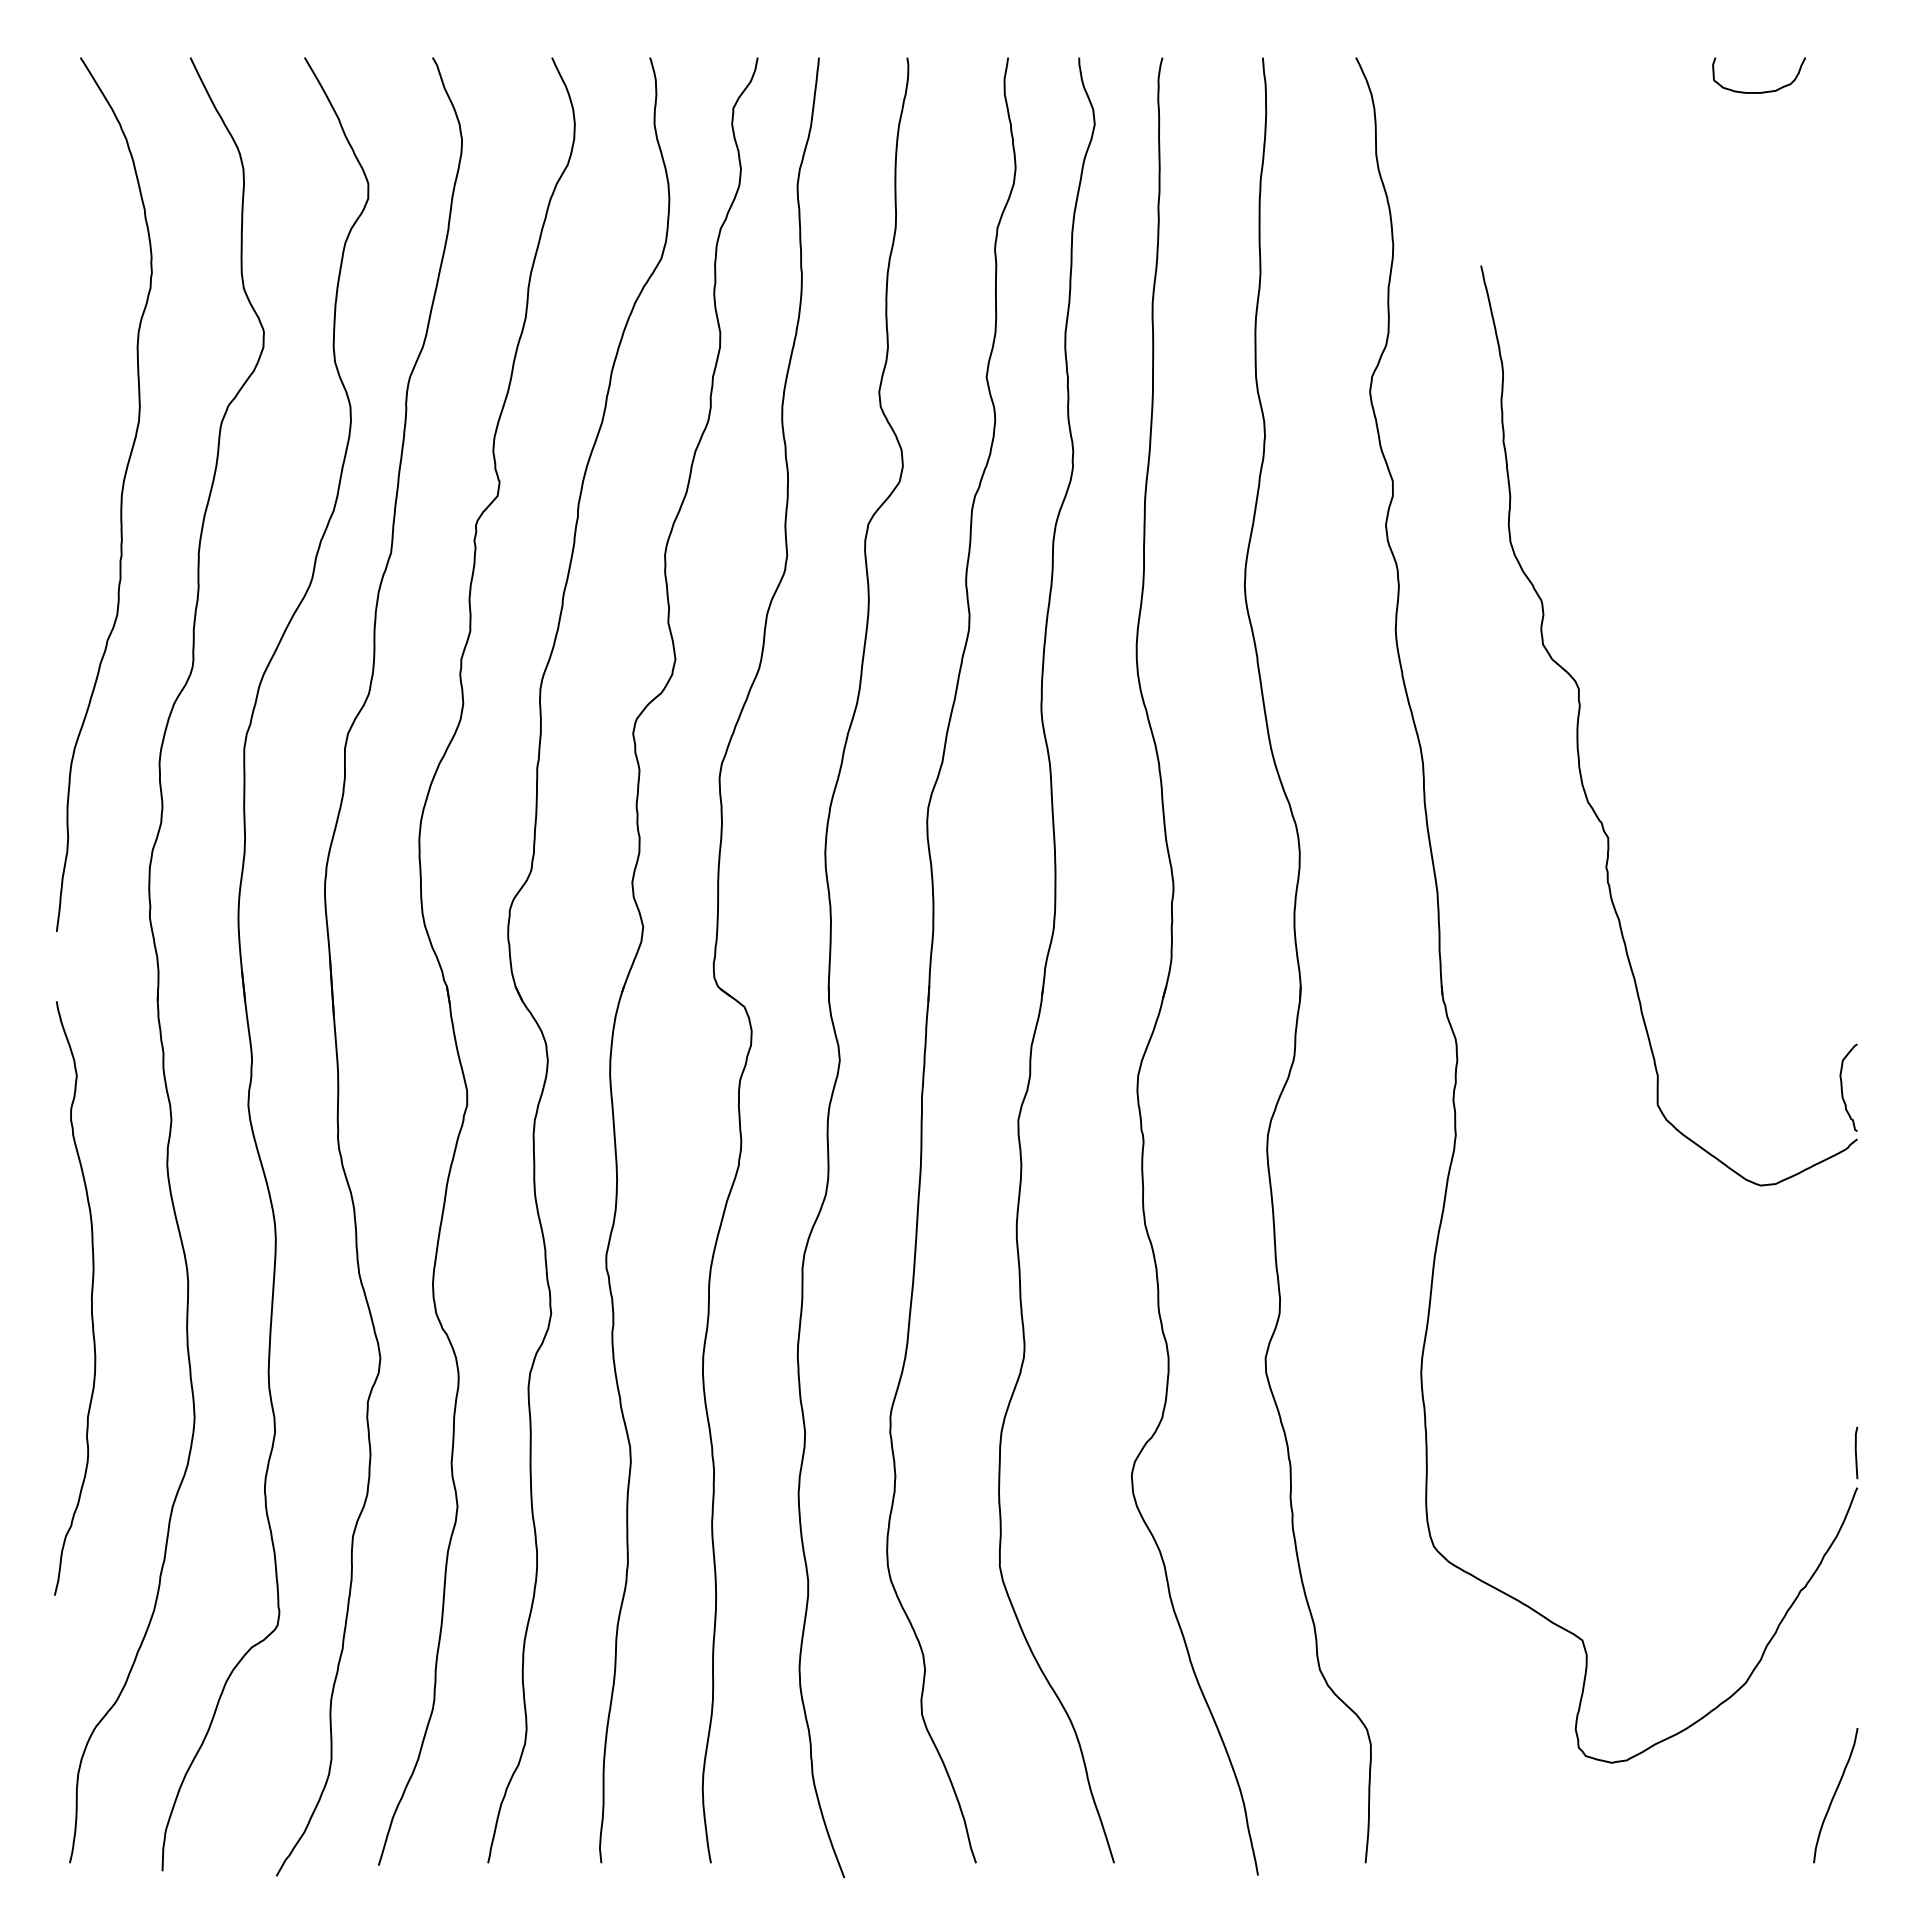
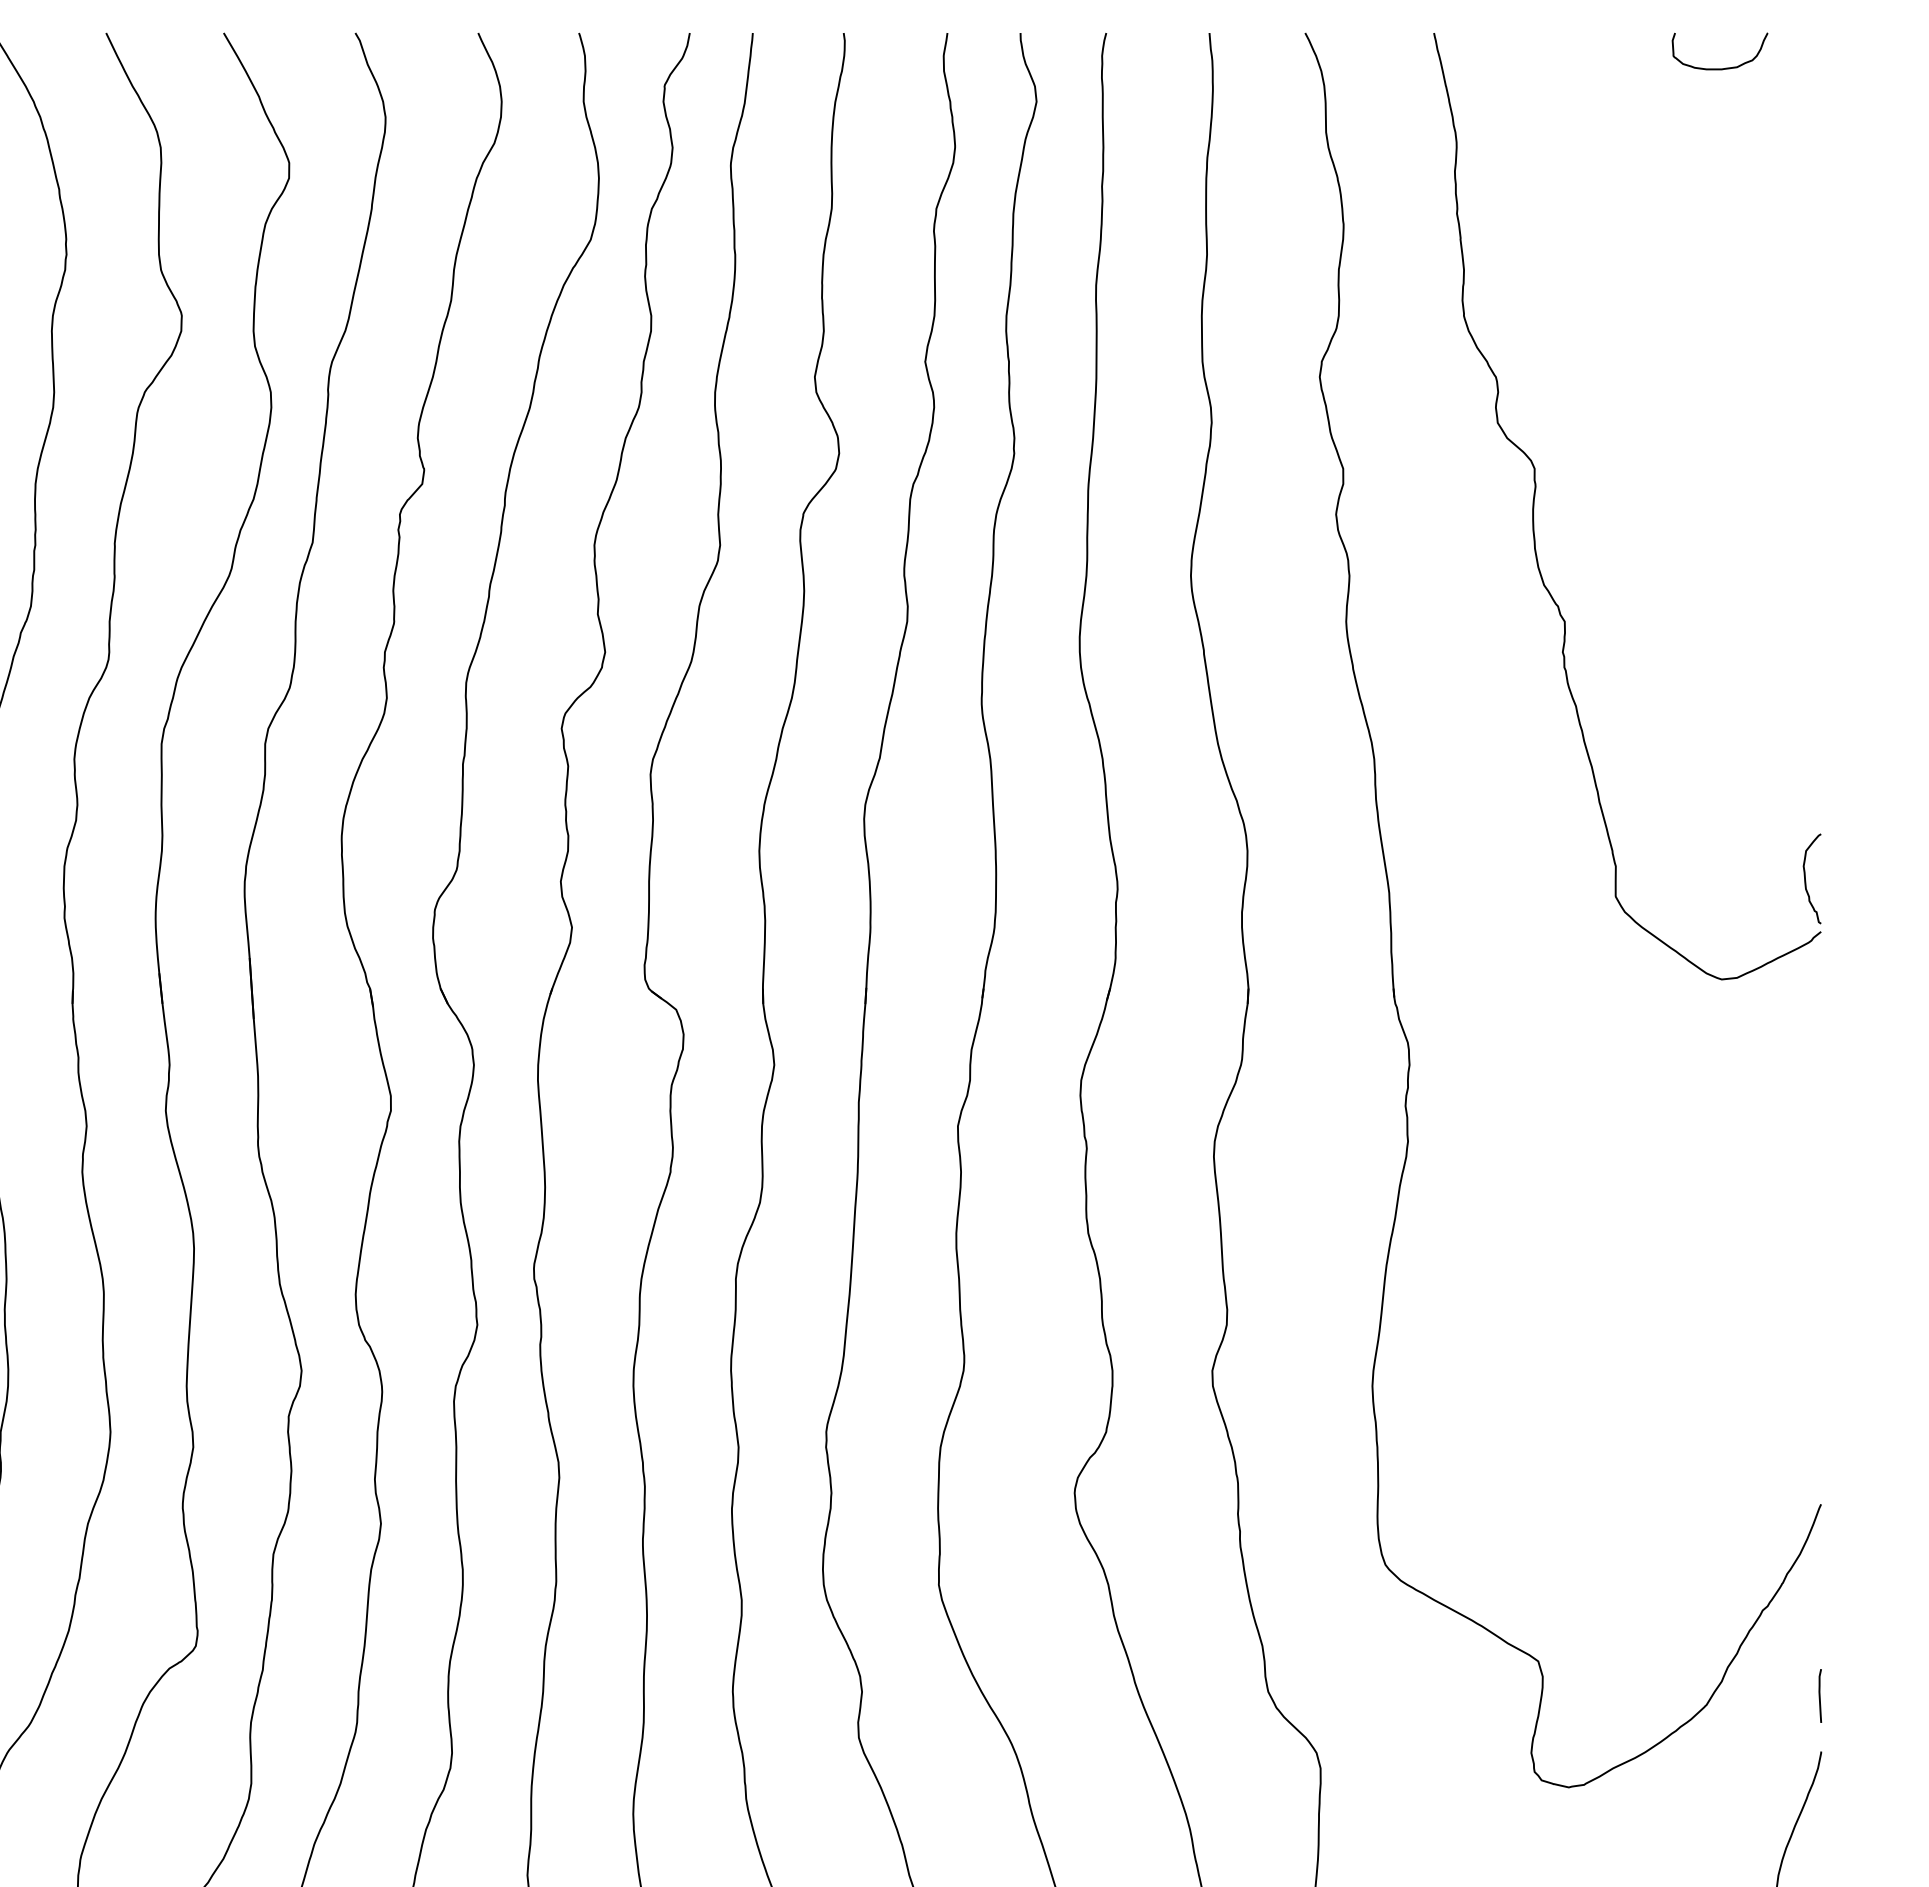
part: (1580, 711) -> (1536, 491), moved
curve: (1856, 1452) -> (1820, 1695), moved

